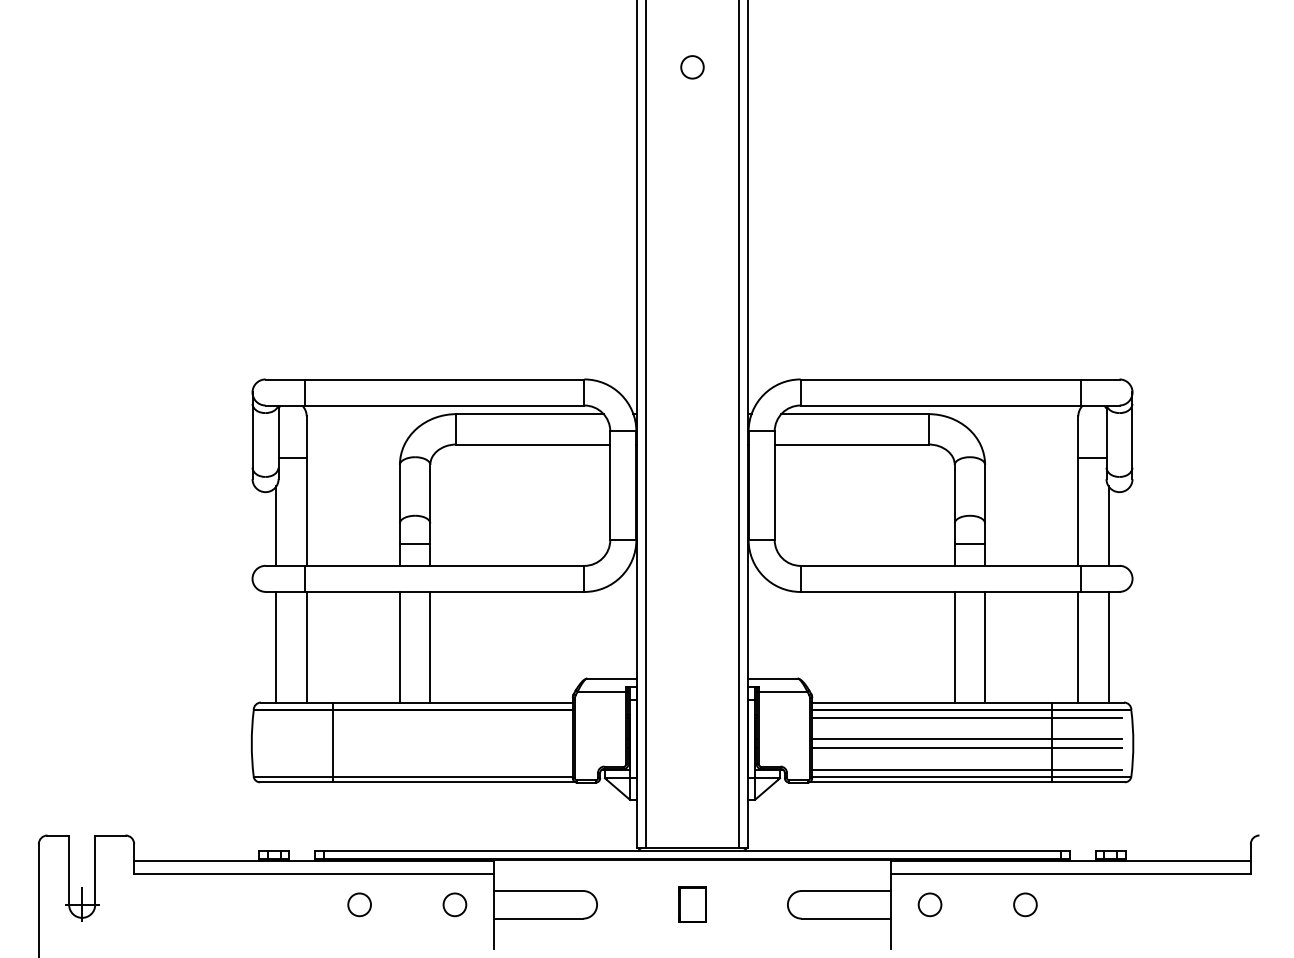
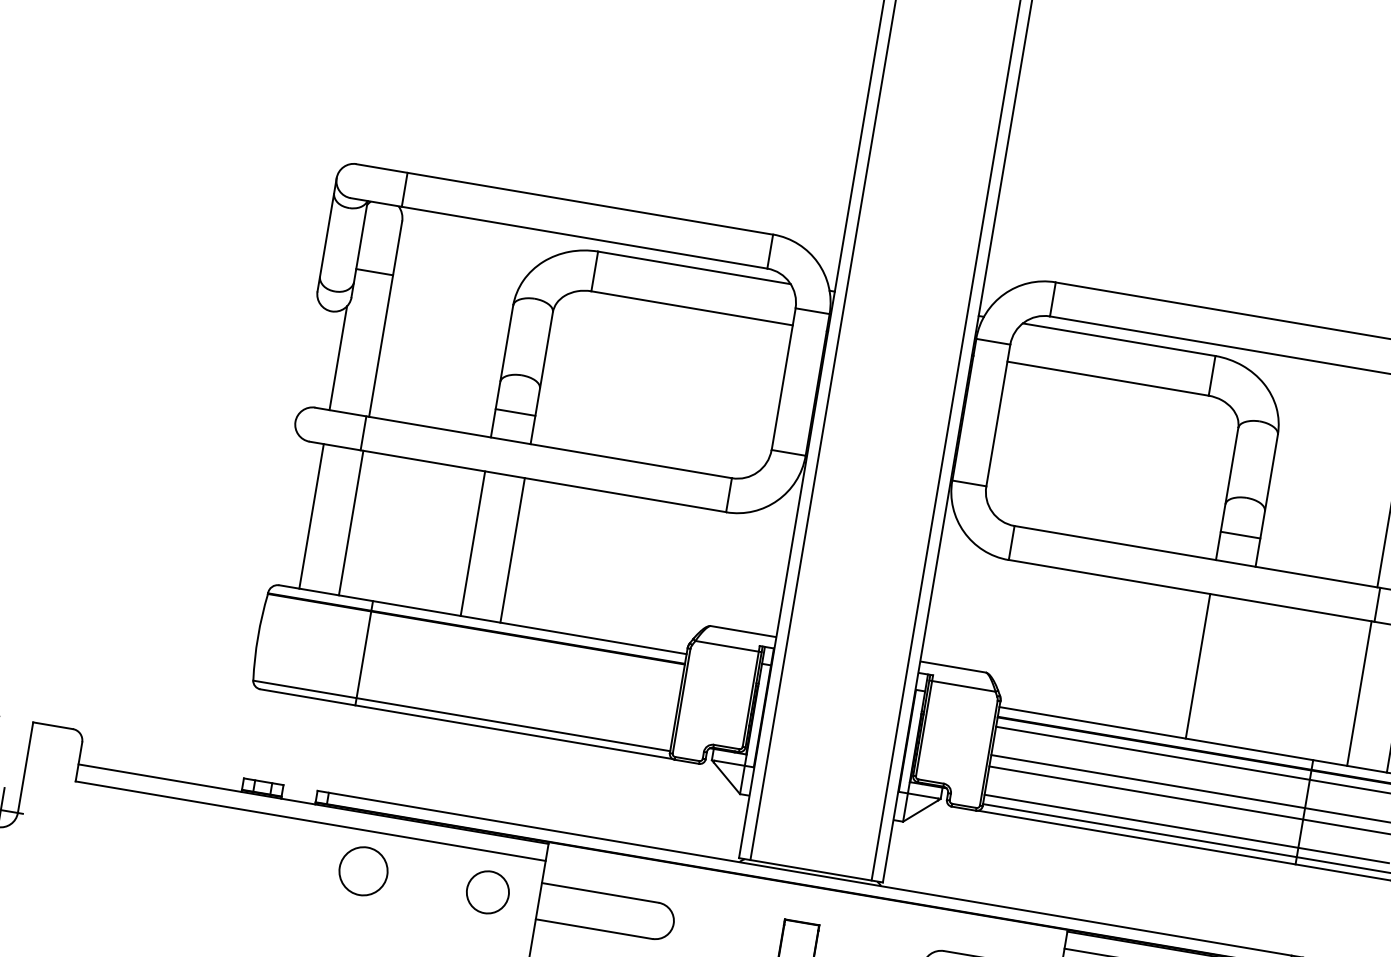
line: (985, 646) -> (1238, 672), removed
circle: (359, 904) -> (363, 870), size x1.6
circle: (454, 904) -> (487, 891), size x1.4

